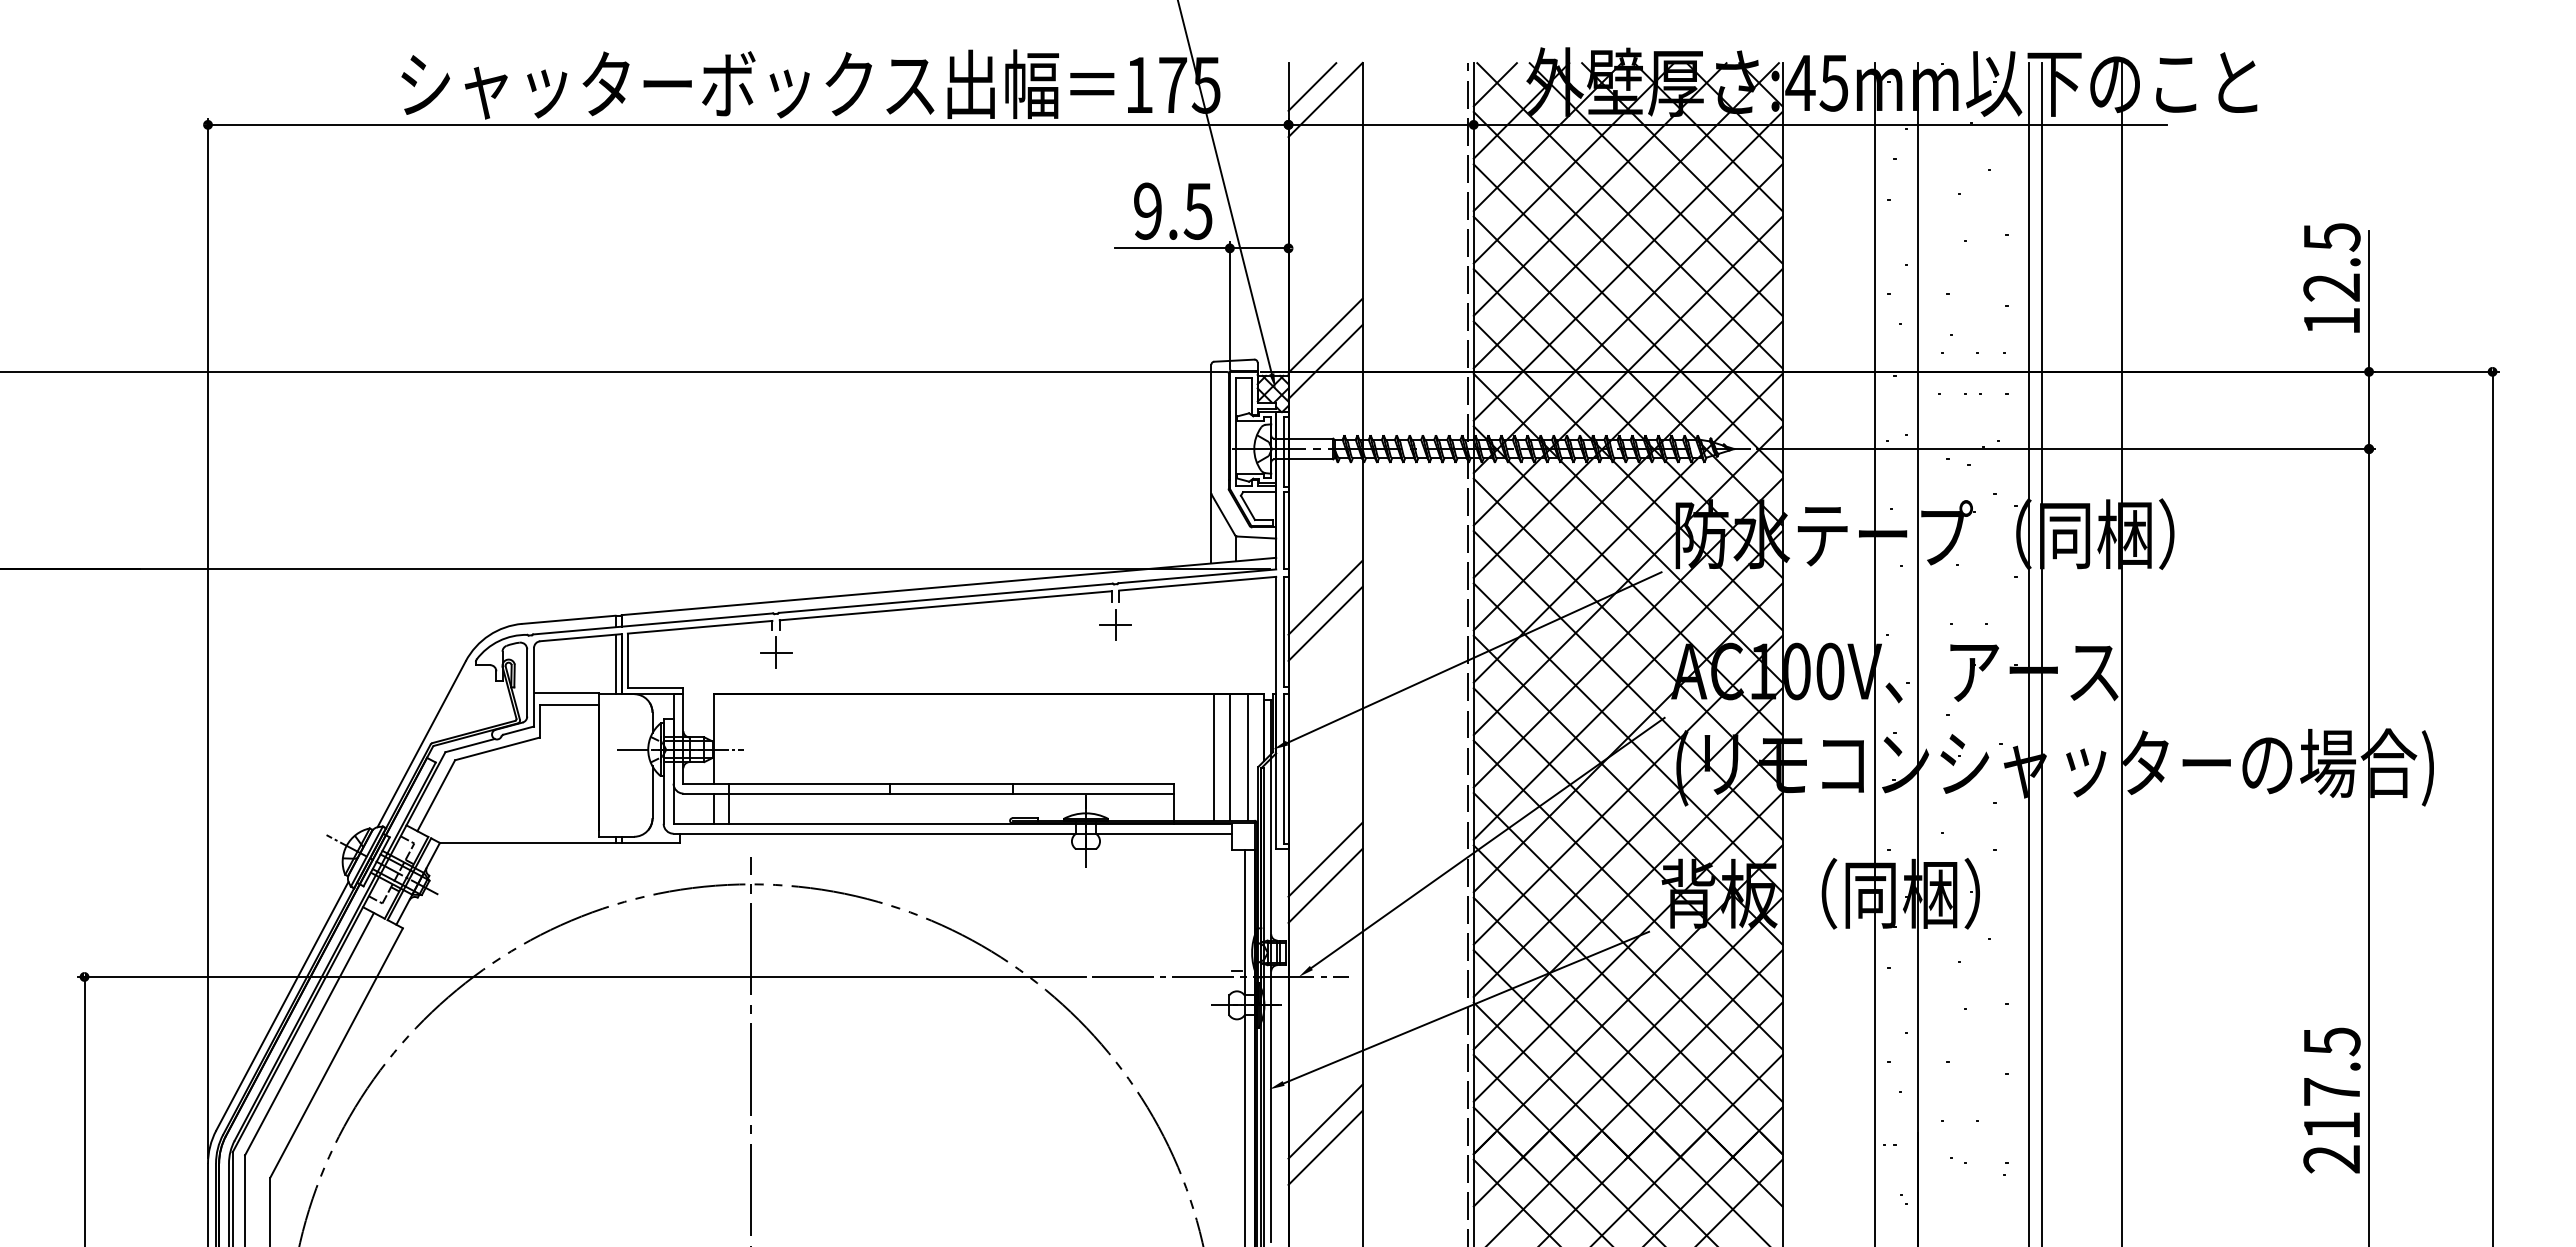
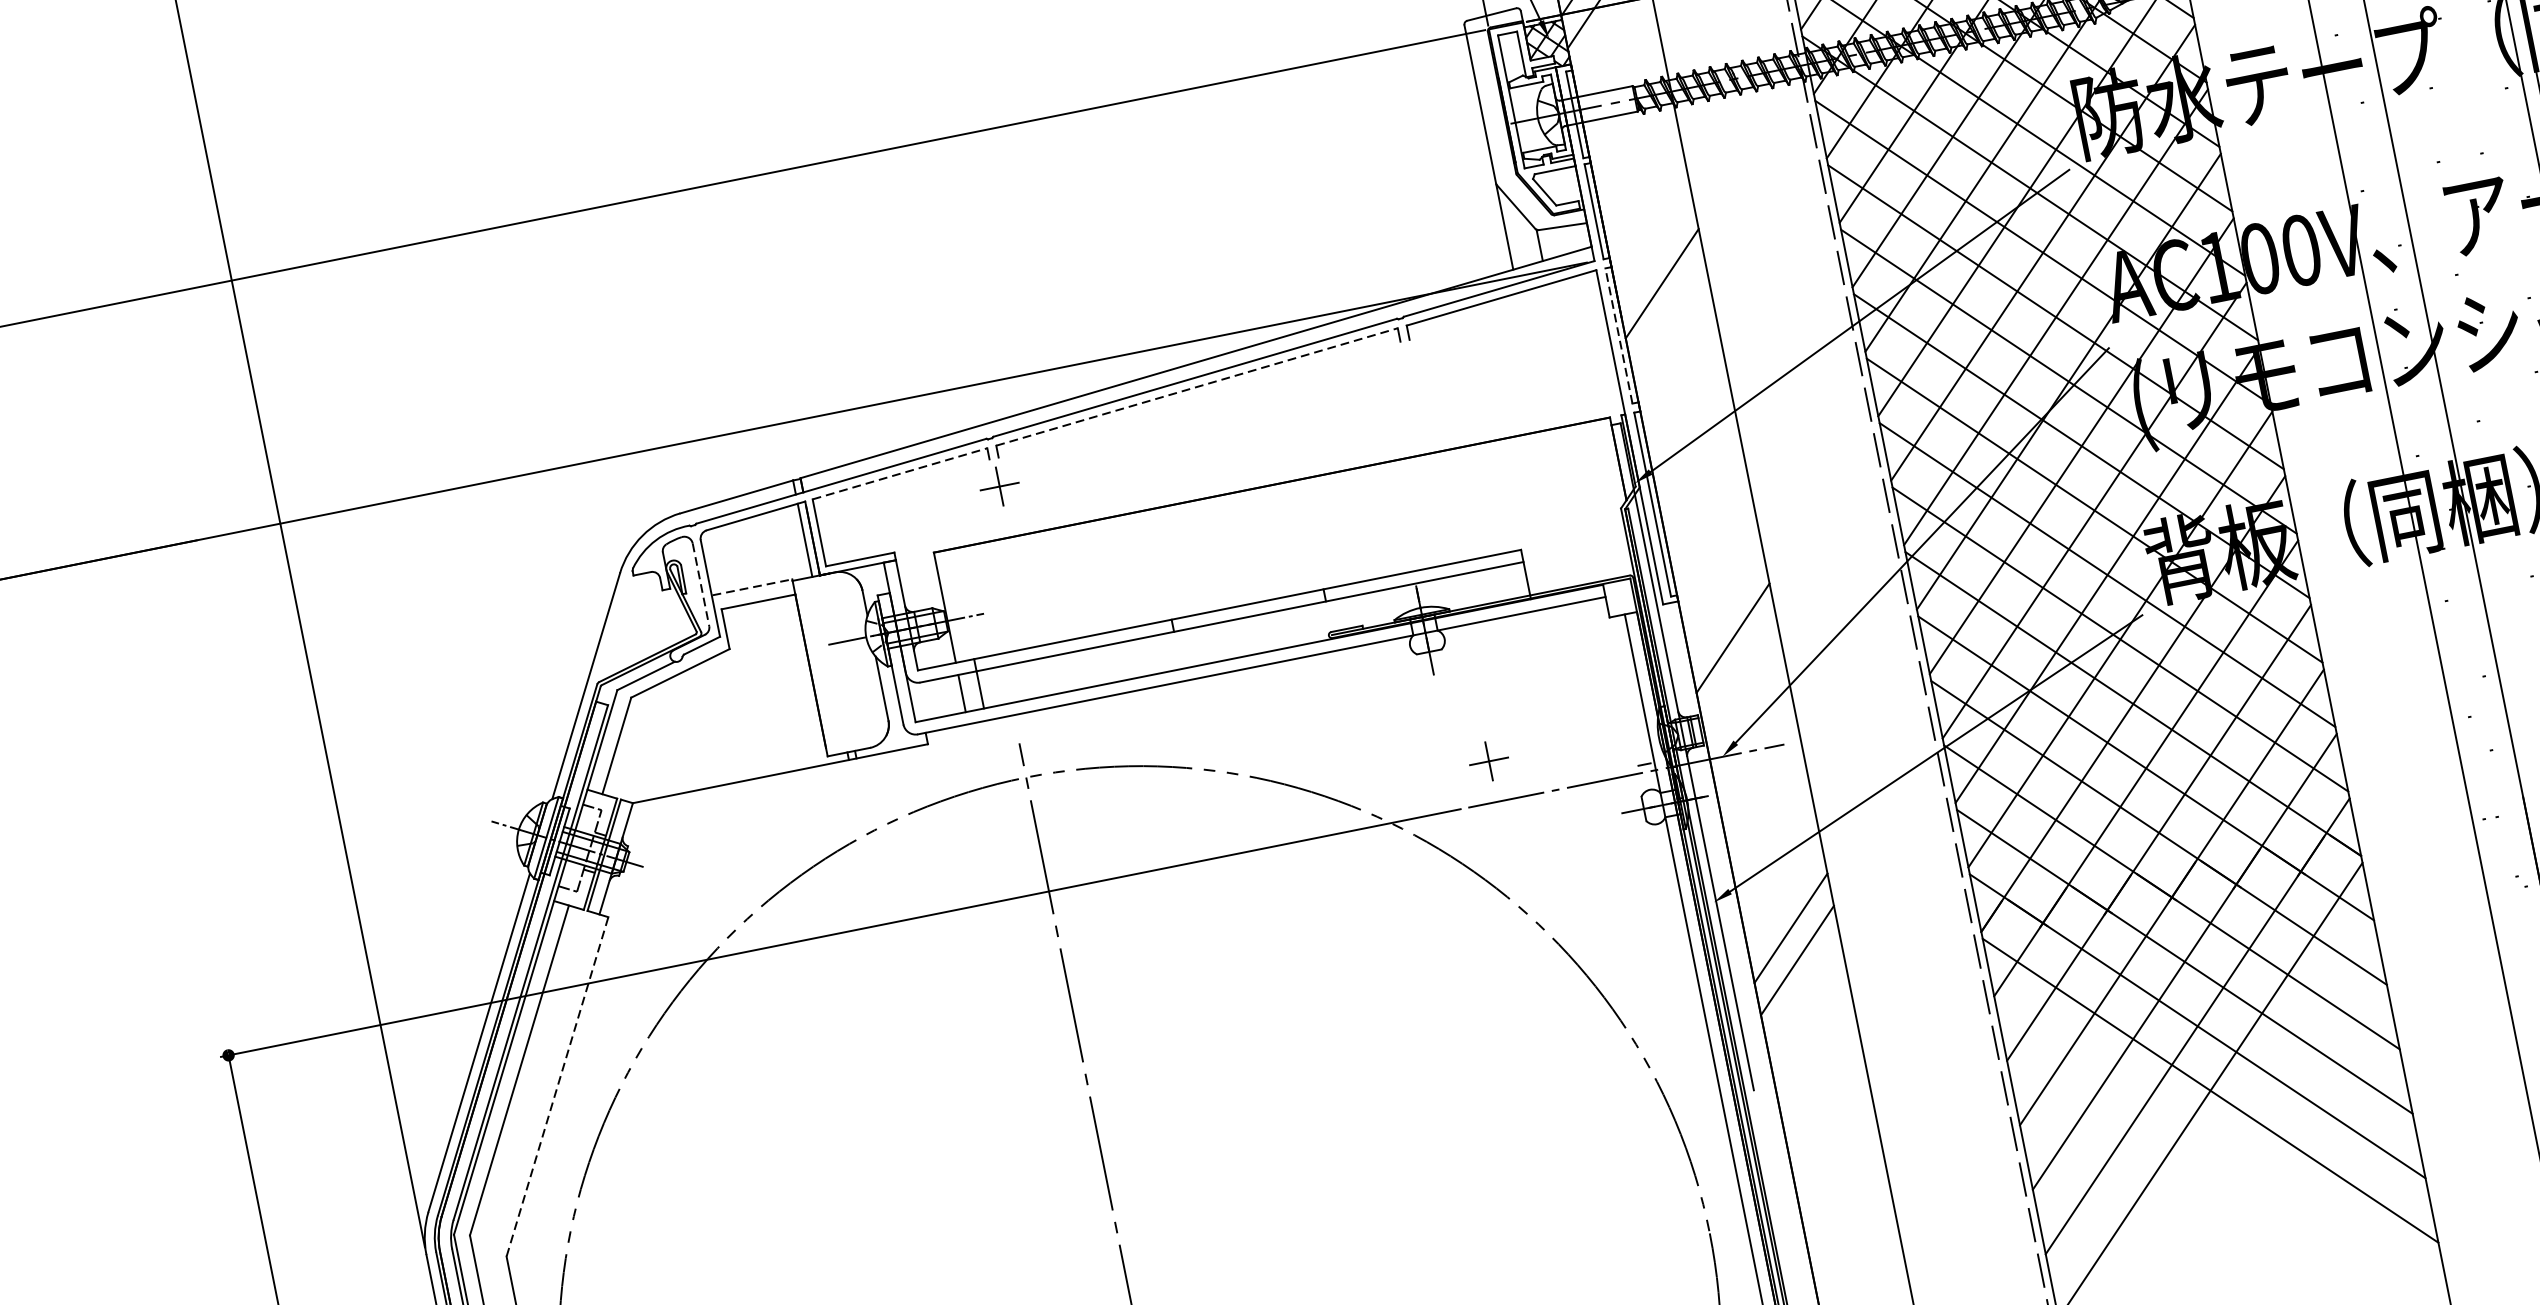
line: (945, 605) -> (1196, 386), solid -> dashed
line: (1325, 623) -> (1668, 315), removed
part: (1115, 624) -> (1488, 760), moved
line: (700, 627) -> (900, 474), solid -> dashed
line: (1283, 631) -> (1618, 335), solid -> dashed
line: (527, 682) -> (701, 584), solid -> dashed
line: (567, 692) -> (752, 586), solid -> dashed
line: (1214, 757) -> (1564, 507), removed
line: (1229, 757) -> (1583, 503), removed
line: (1248, 757) -> (1606, 499), removed
line: (1325, 859) -> (1726, 605), removed
line: (336, 1053) -> (557, 1087), solid -> dashed

